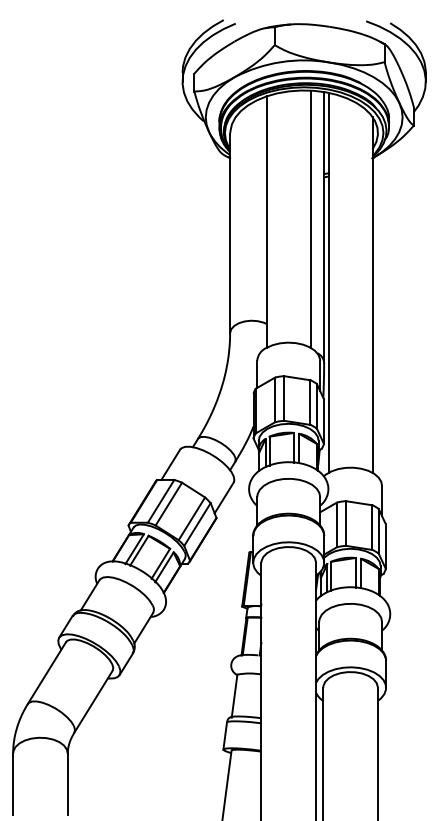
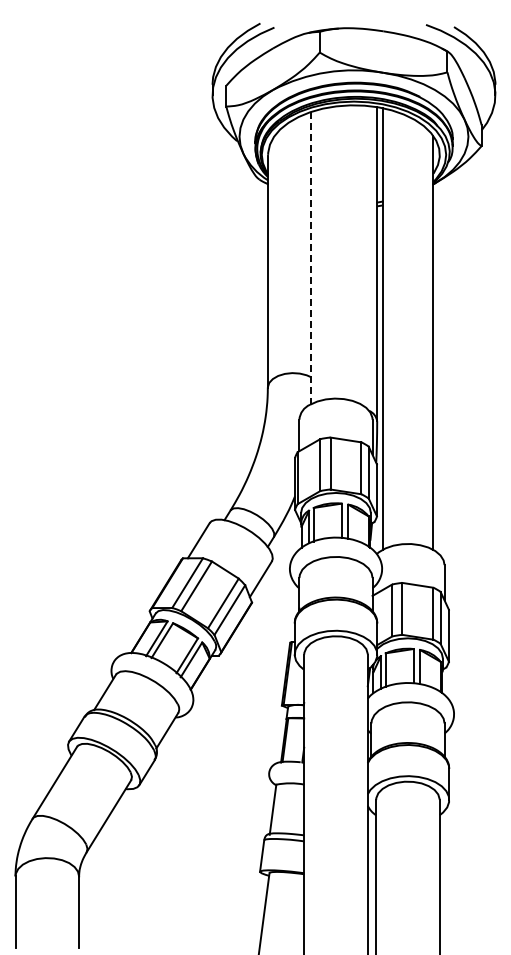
line: (310, 218) -> (361, 254), removed
line: (266, 222) -> (310, 258), solid -> dashed

